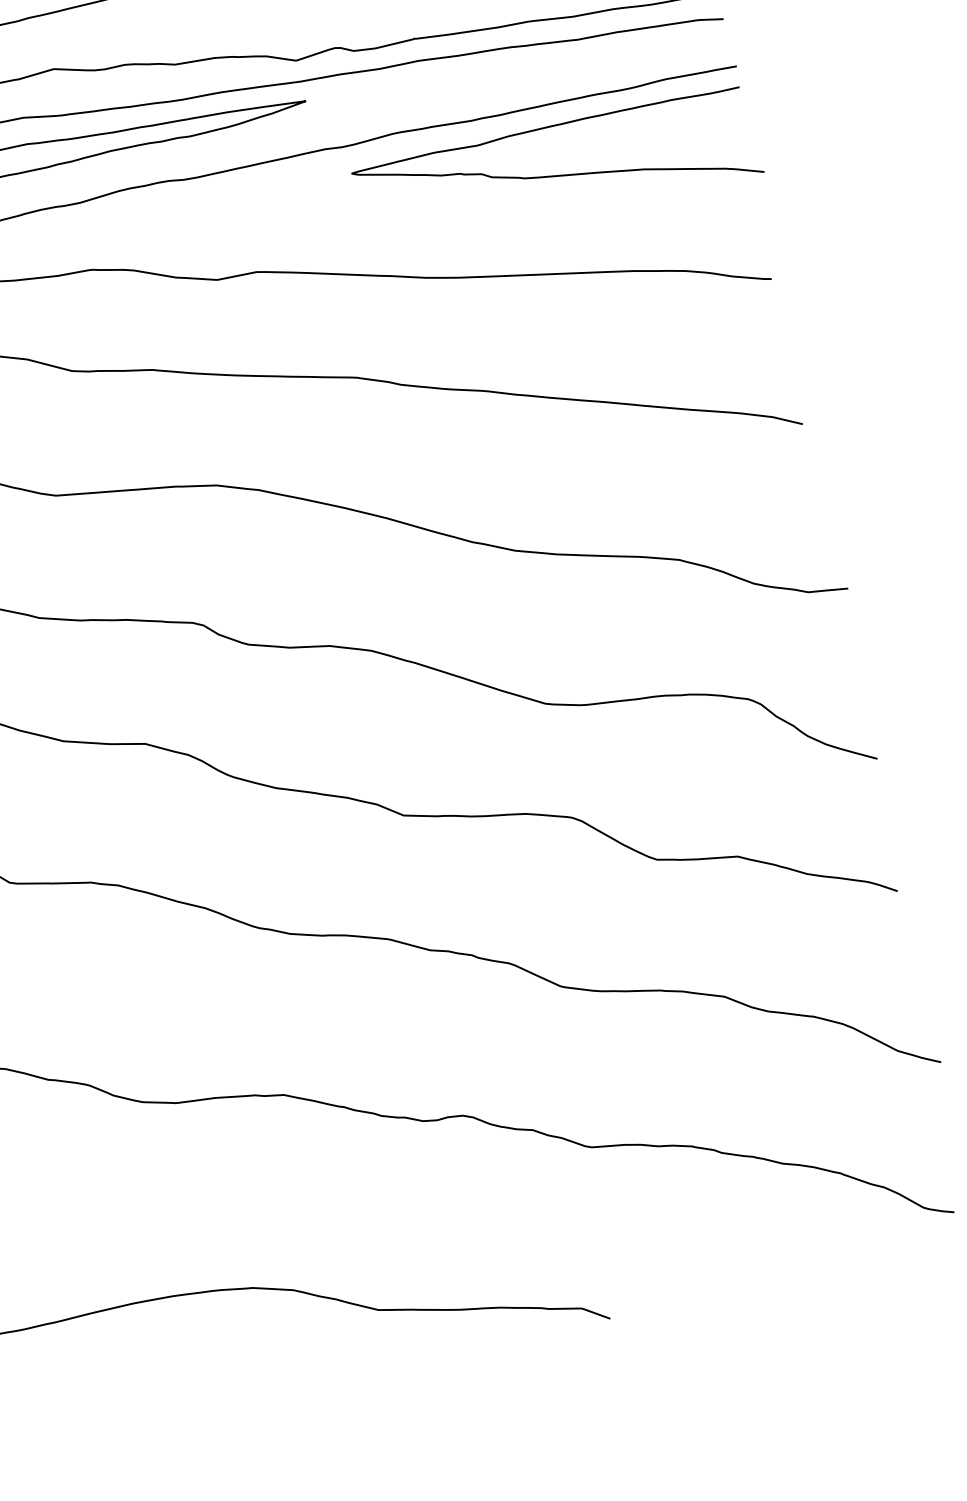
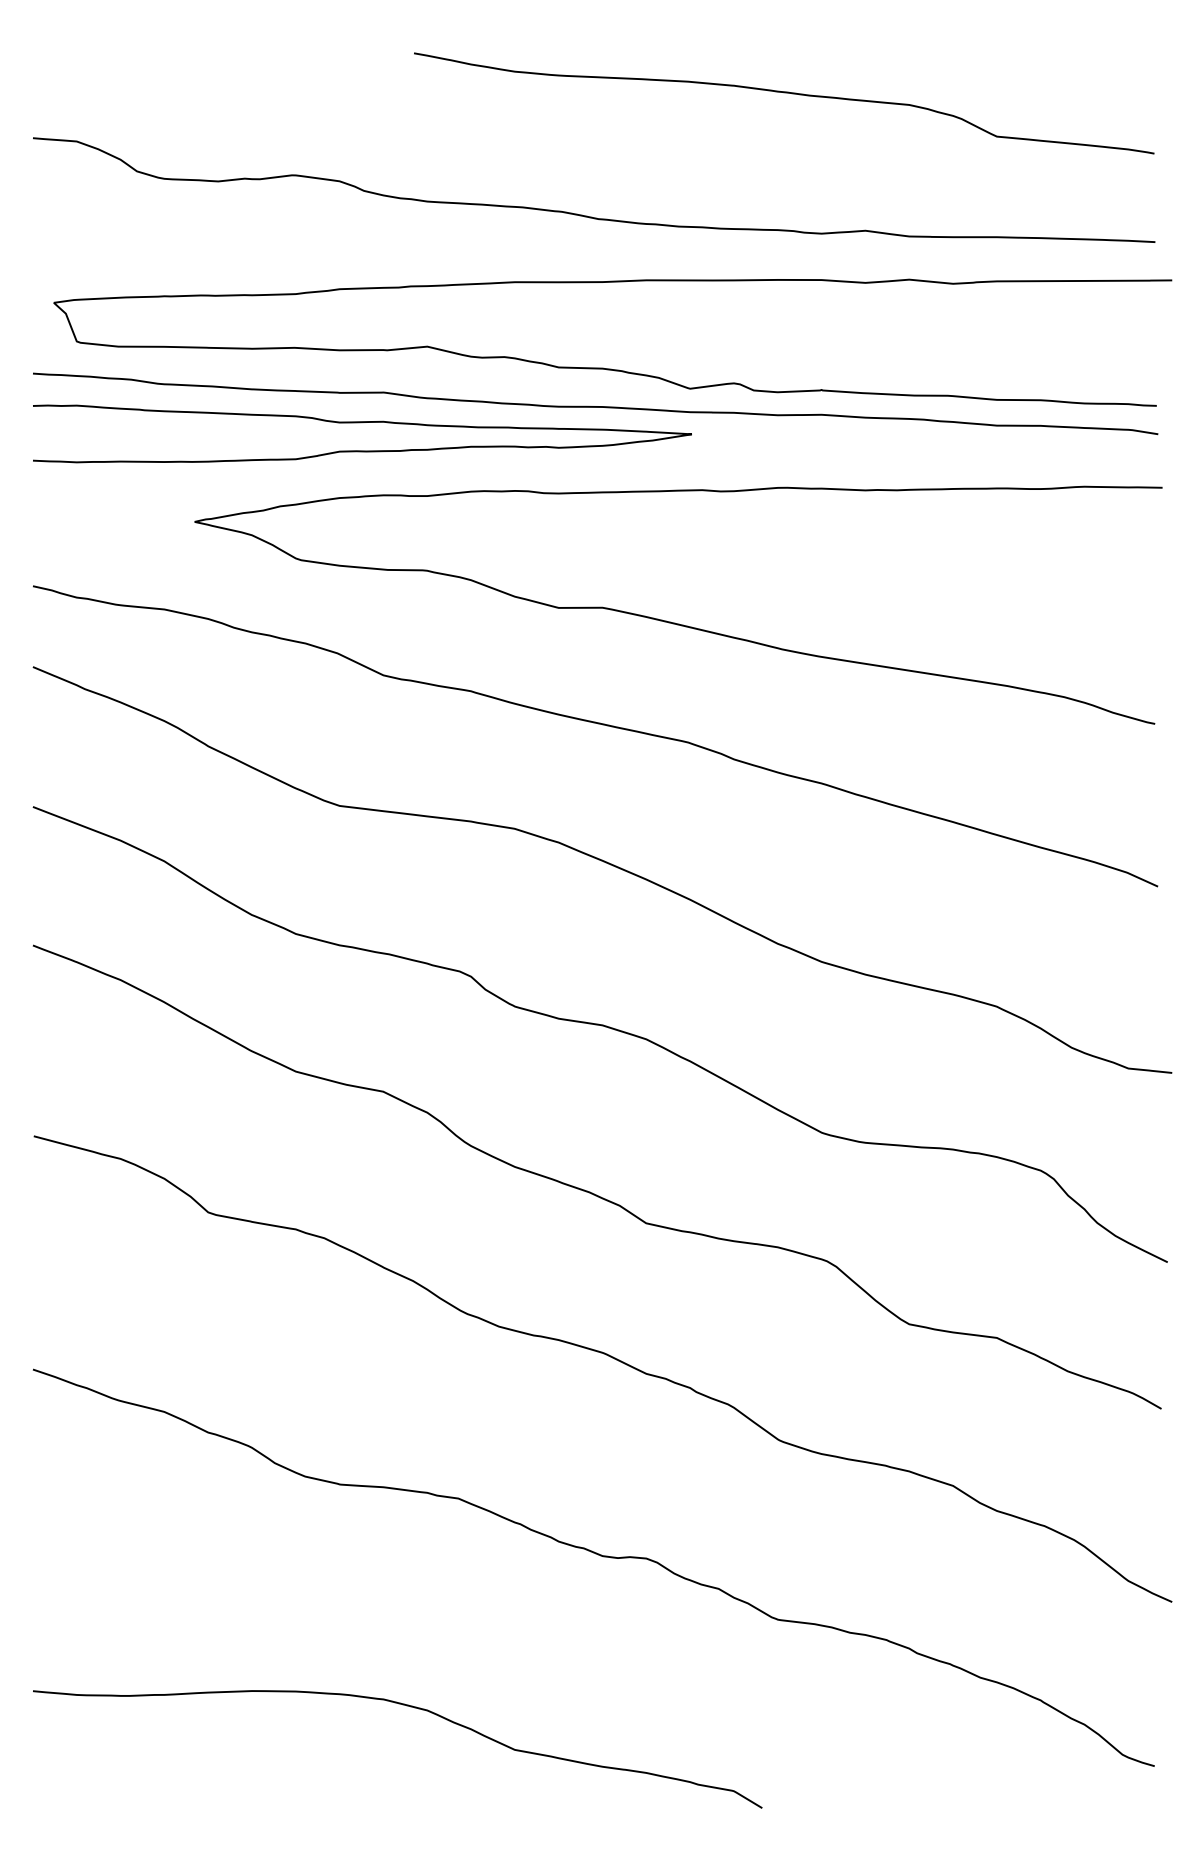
curve: (556, 174) -> (945, 566), removed

